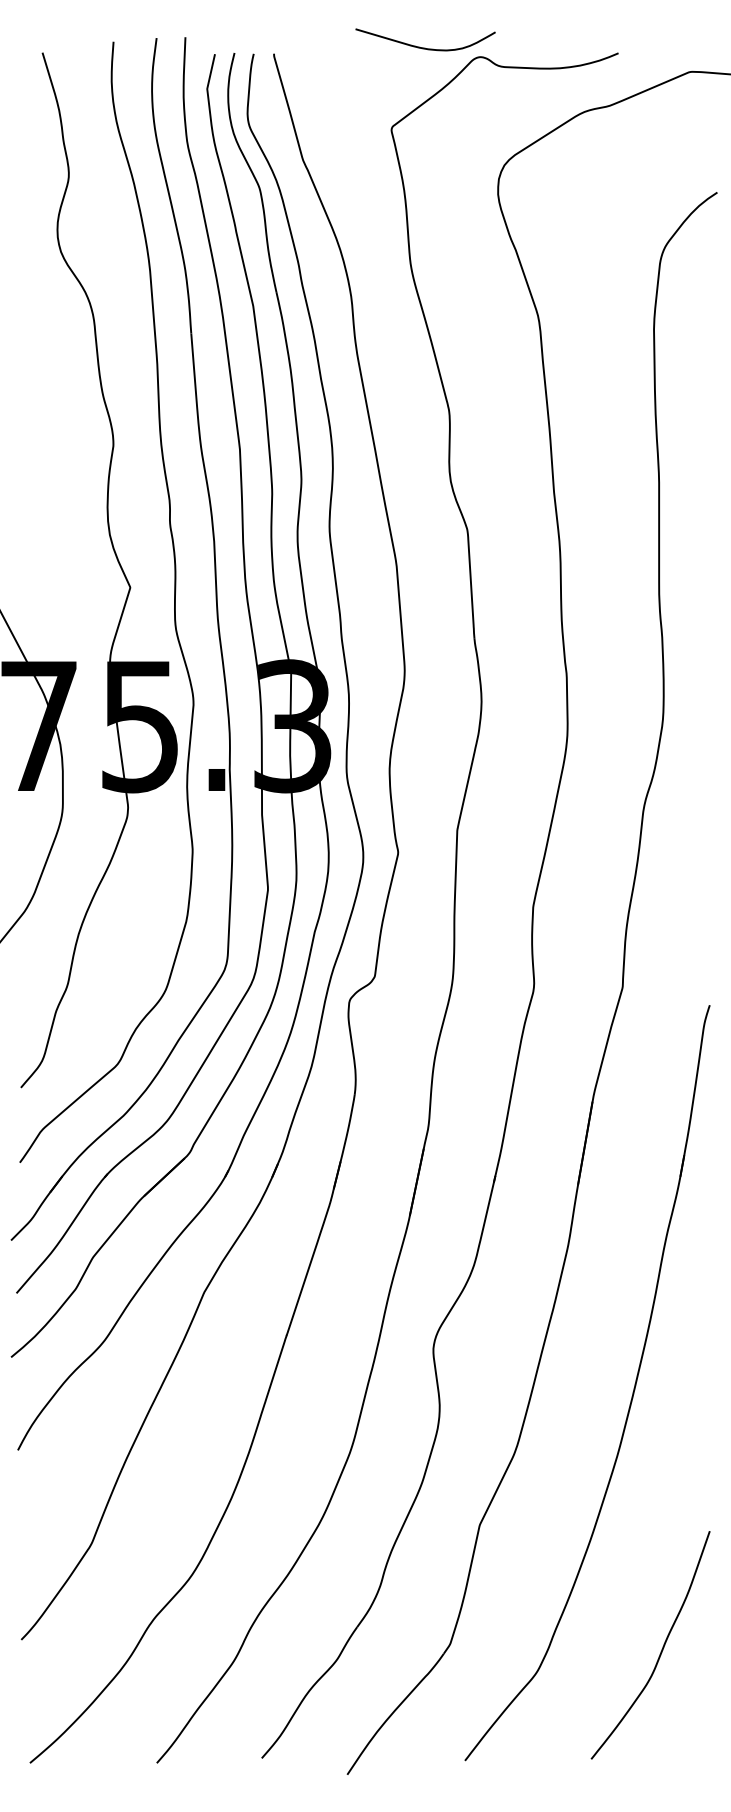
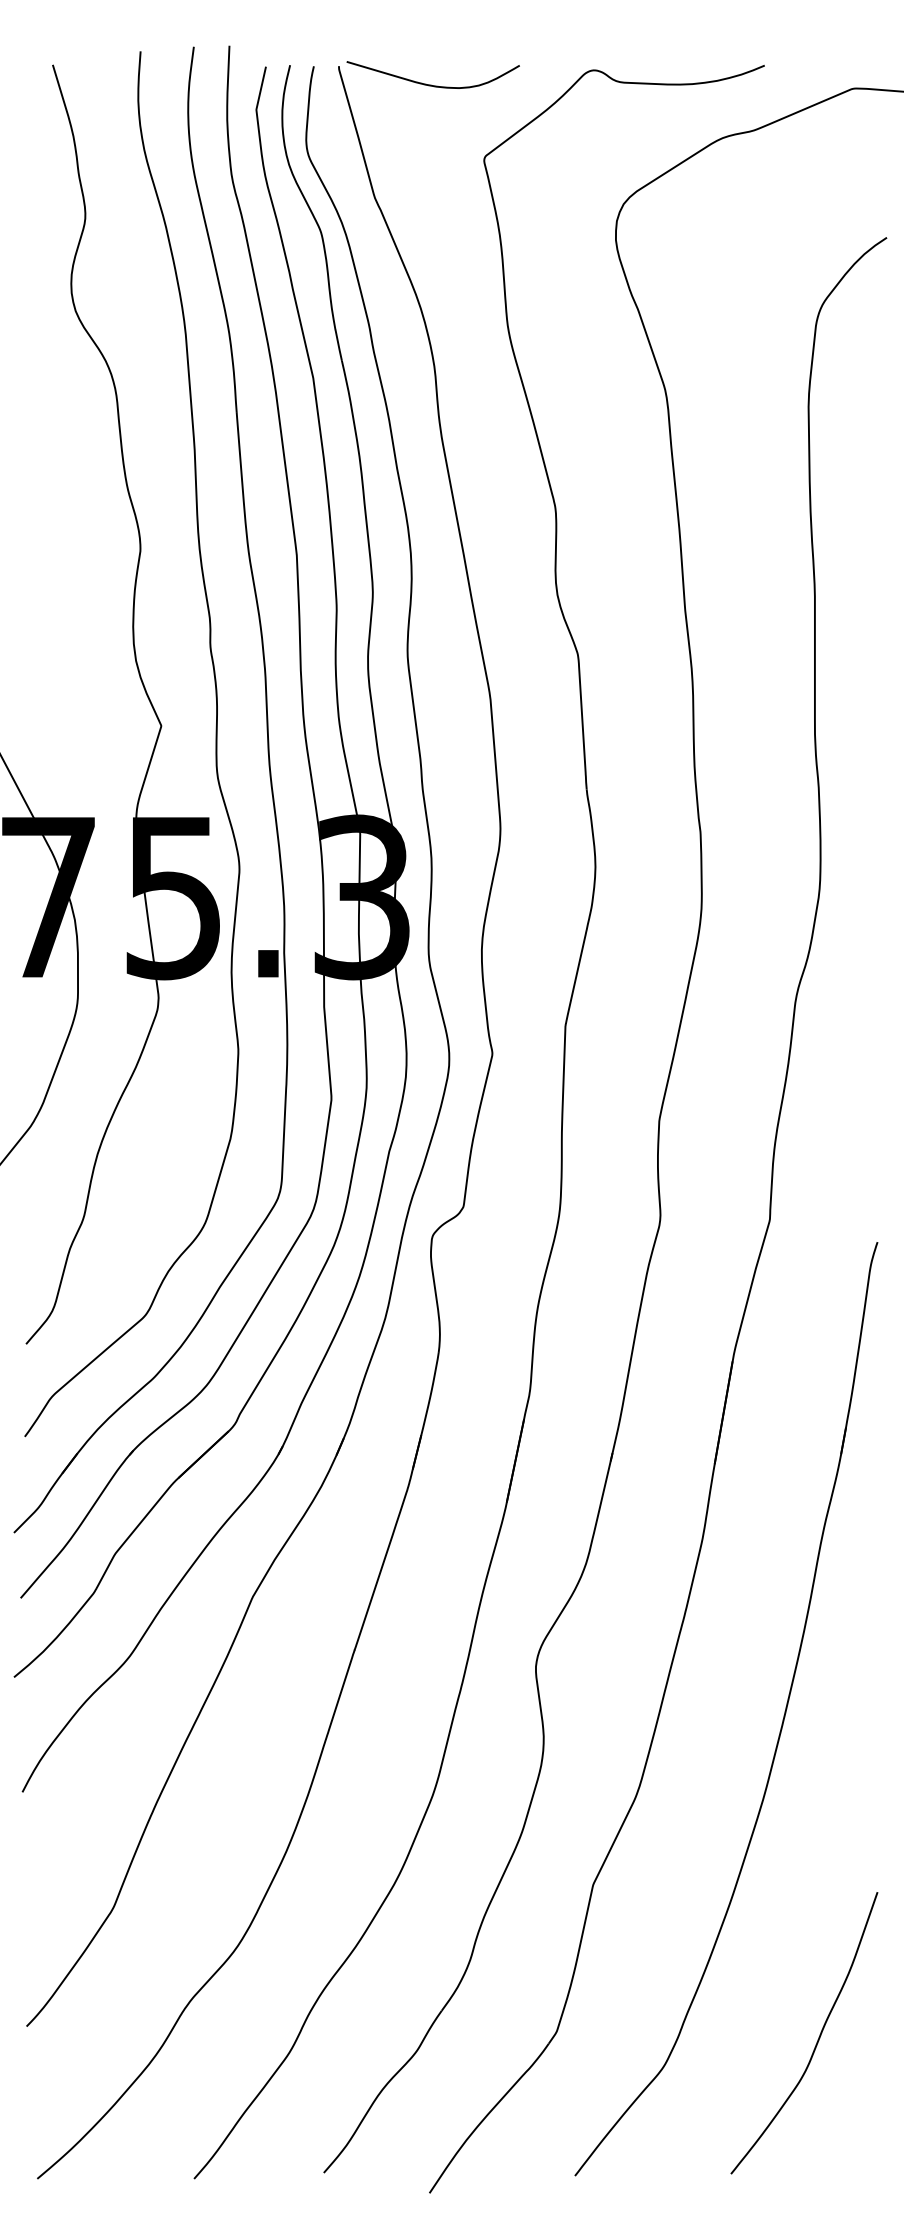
curve: (424, 47) -> (431, 84), moved

